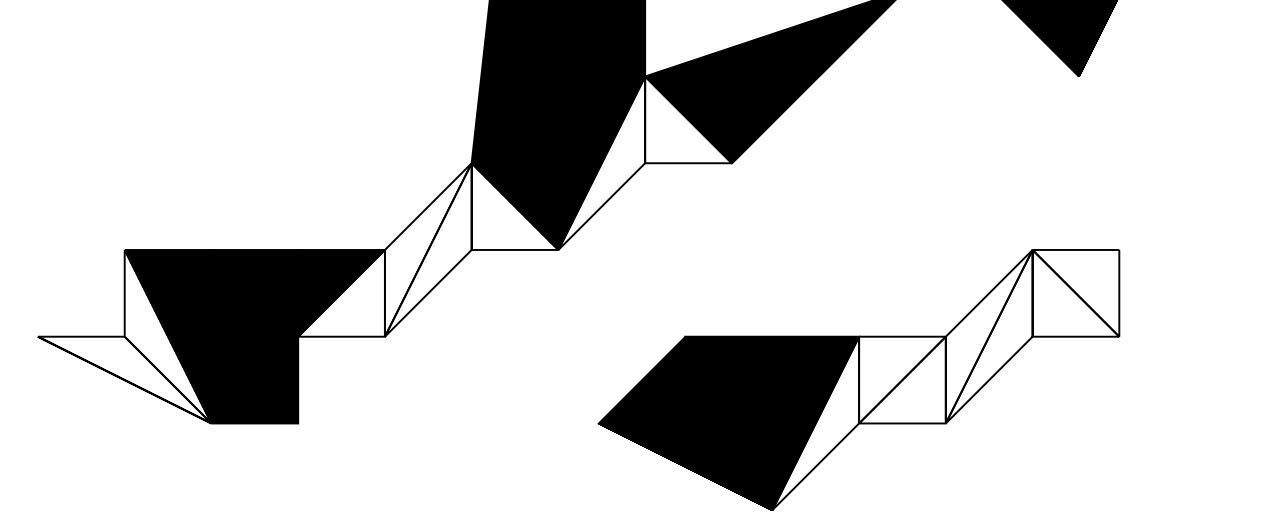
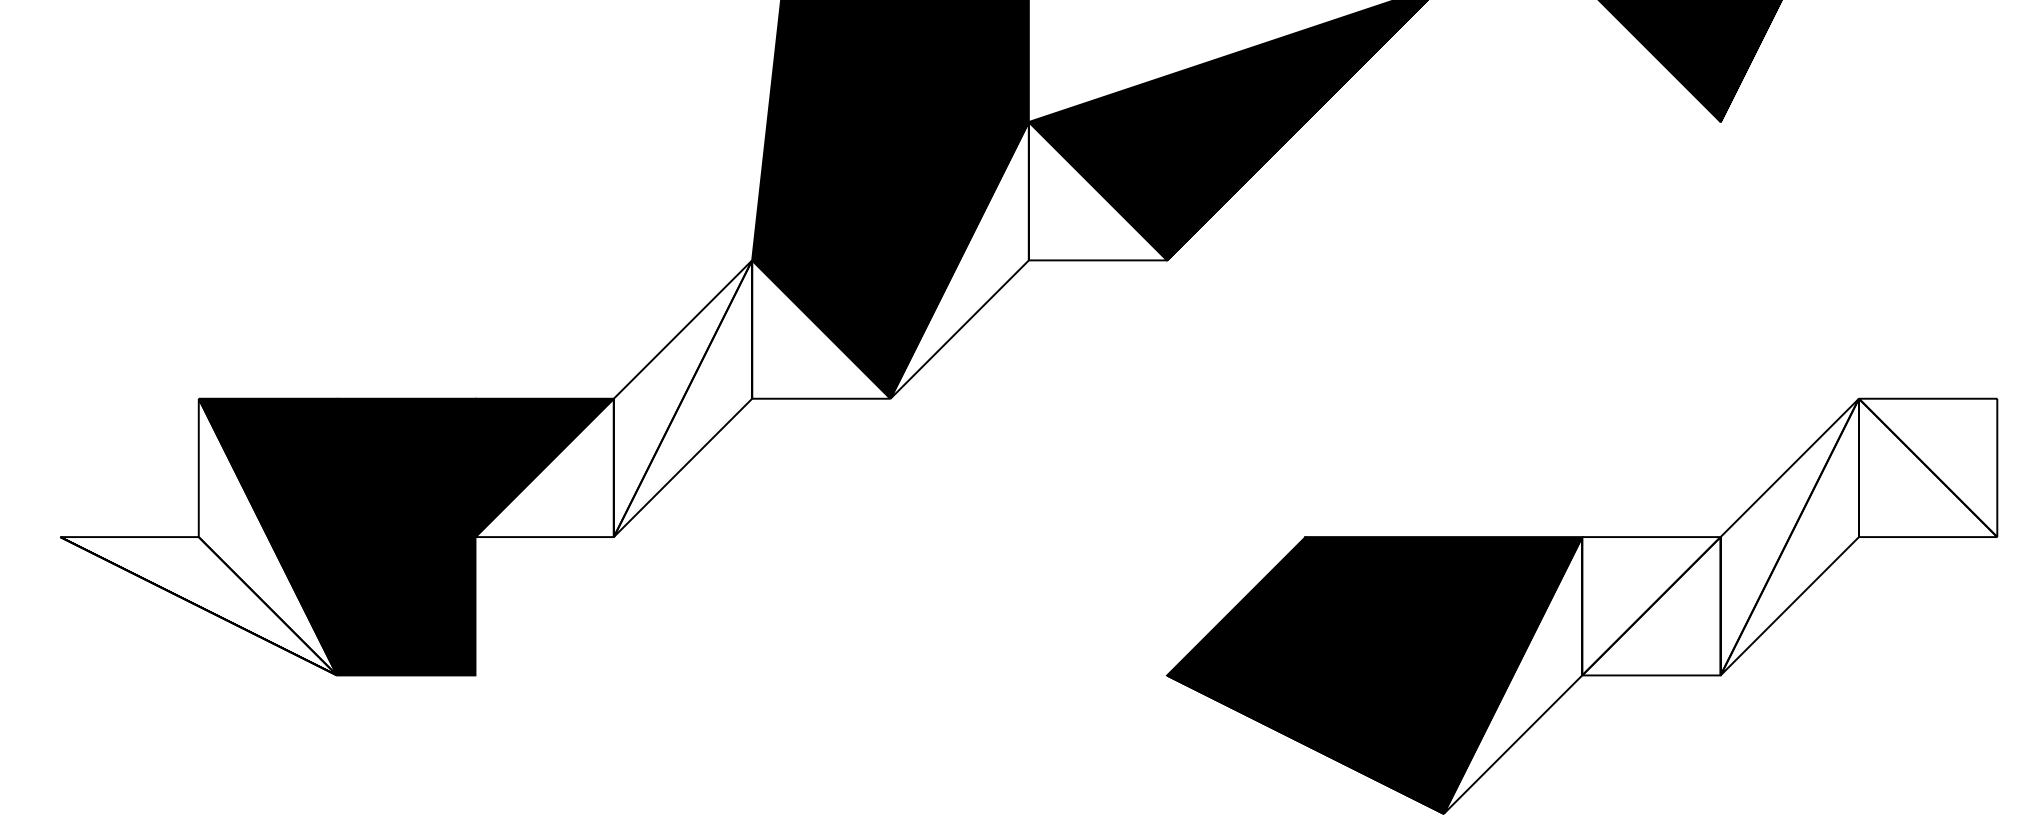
part: (858, 379) -> (1581, 605), moved

